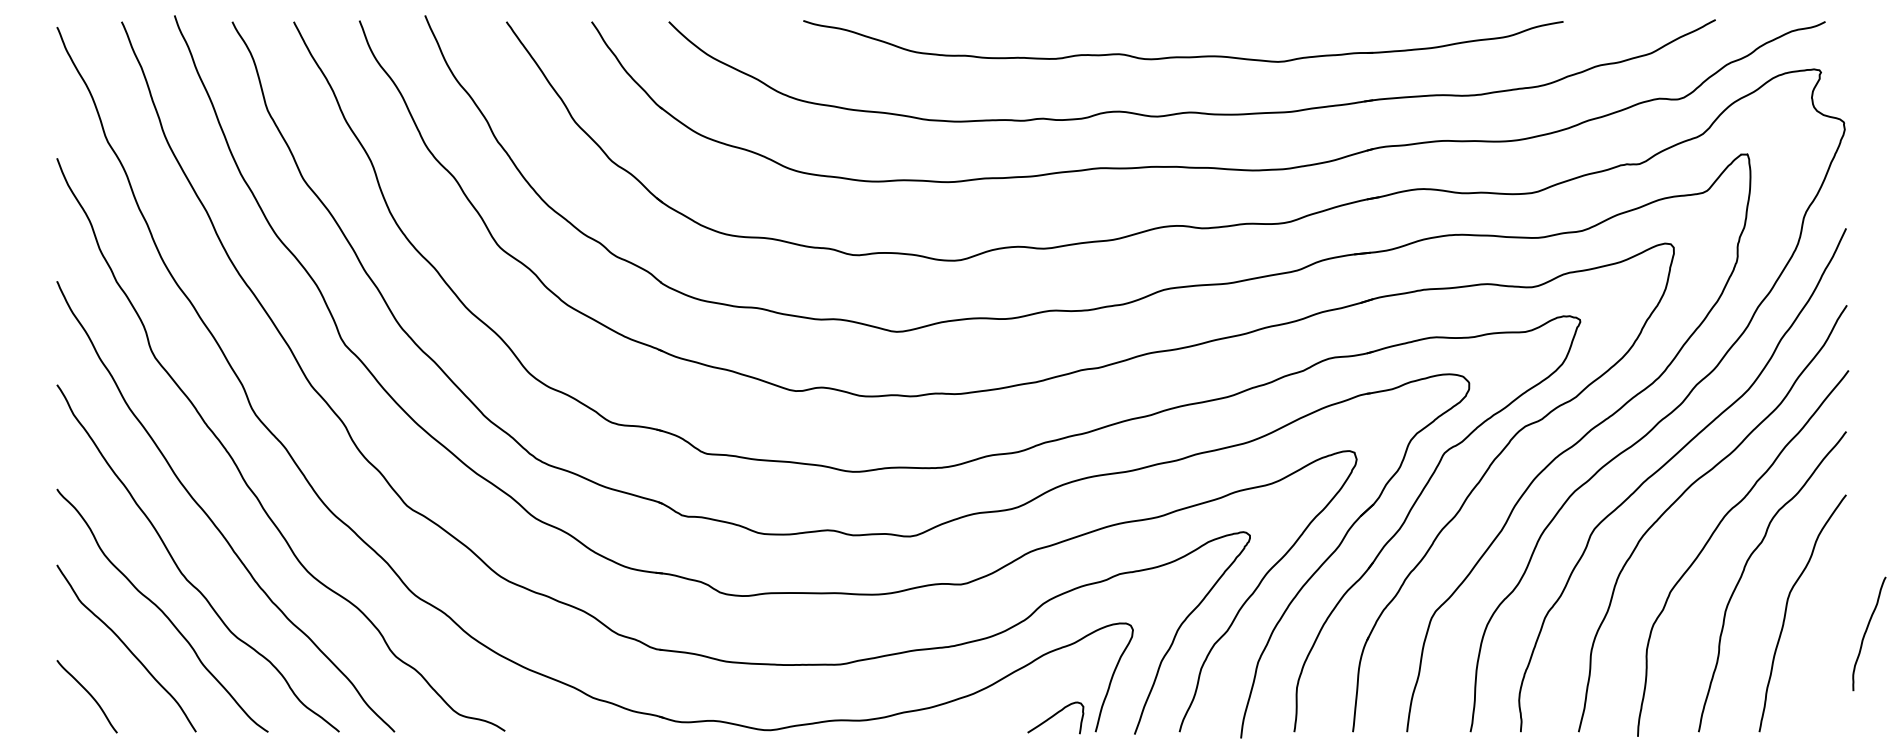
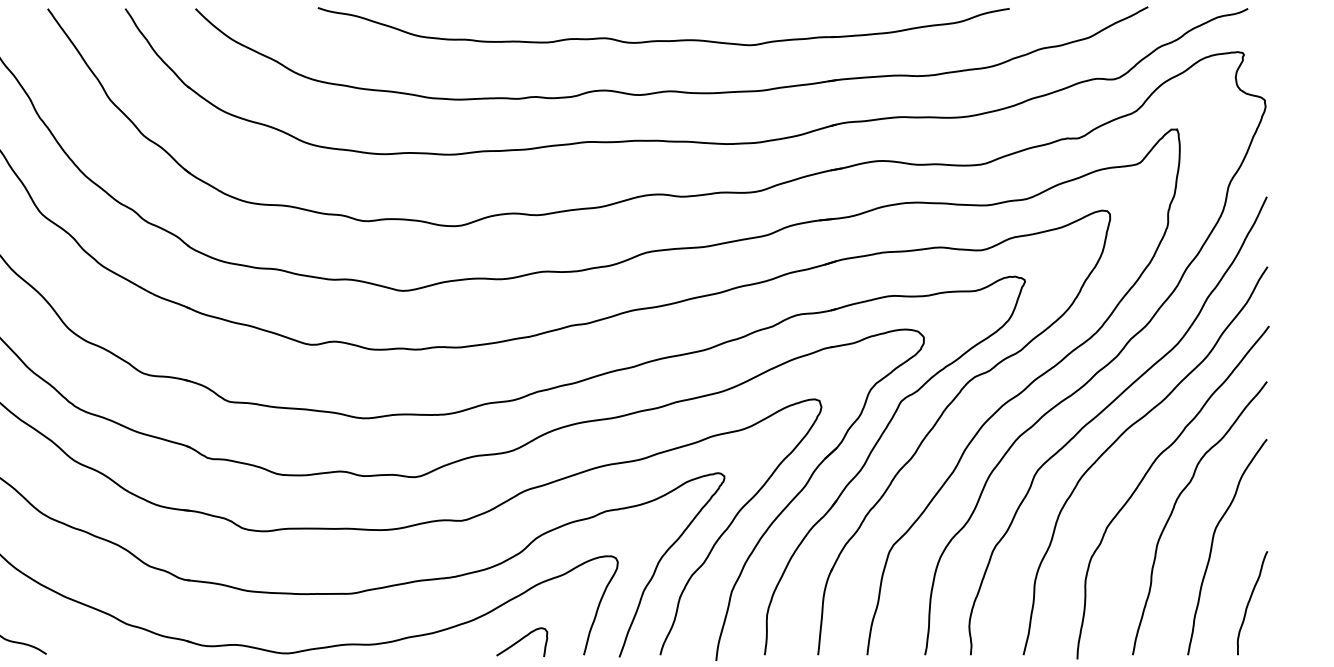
curve: (1866, 632) -> (1249, 601), moved
curve: (1054, 716) -> (521, 640), moved

